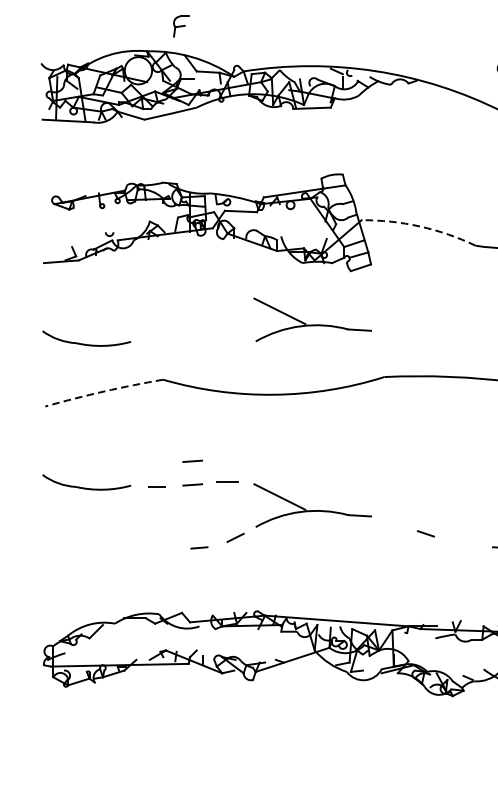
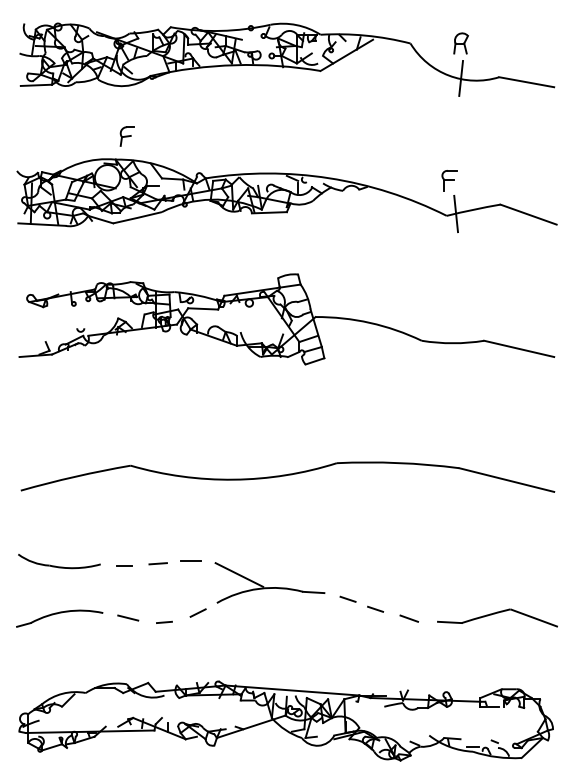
part: (180, 26) -> (126, 136), moved
arc: (420, 226) -> (370, 322), dashed -> solid
part: (312, 319) -> (269, 409), removed
part: (86, 338) -> (59, 427), removed
arc: (103, 391) -> (75, 476), dashed -> solid
line: (191, 461) -> (157, 541), removed
line: (395, 522) -> (347, 598), added
line: (160, 542) -> (128, 617), added
part: (86, 543) -> (59, 618), added
line: (461, 543) -> (408, 618), added

